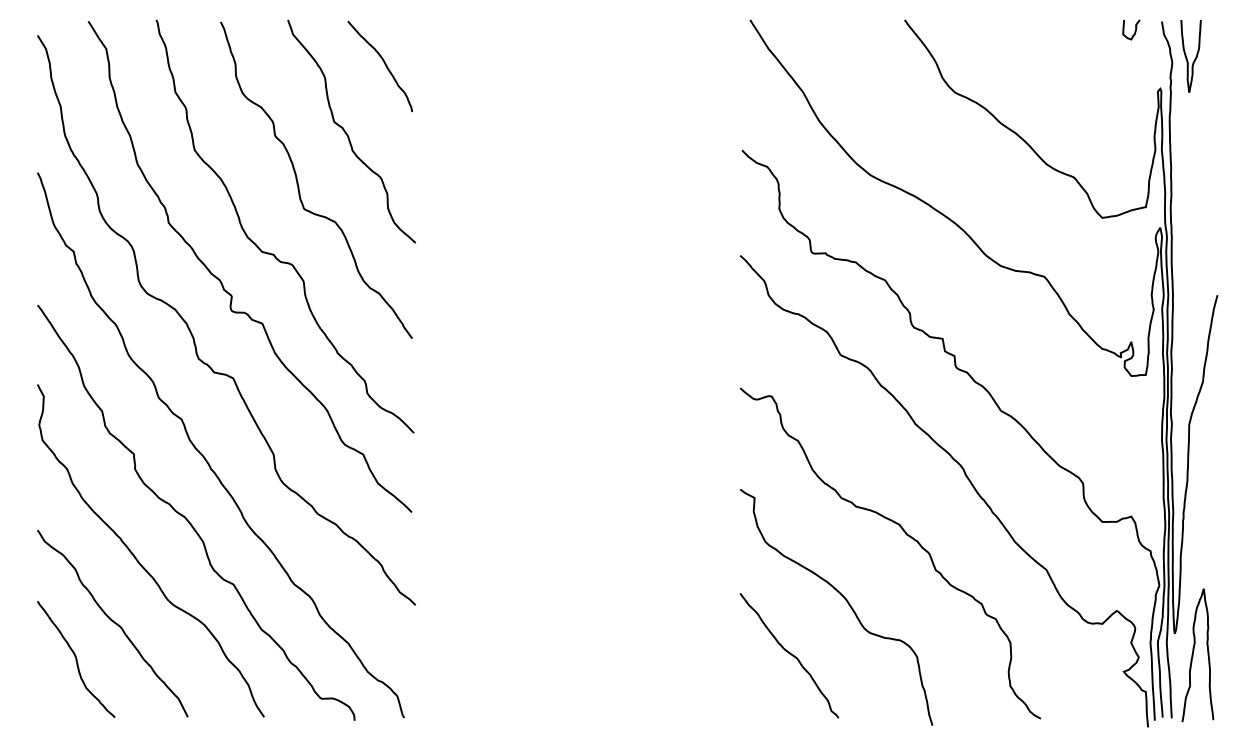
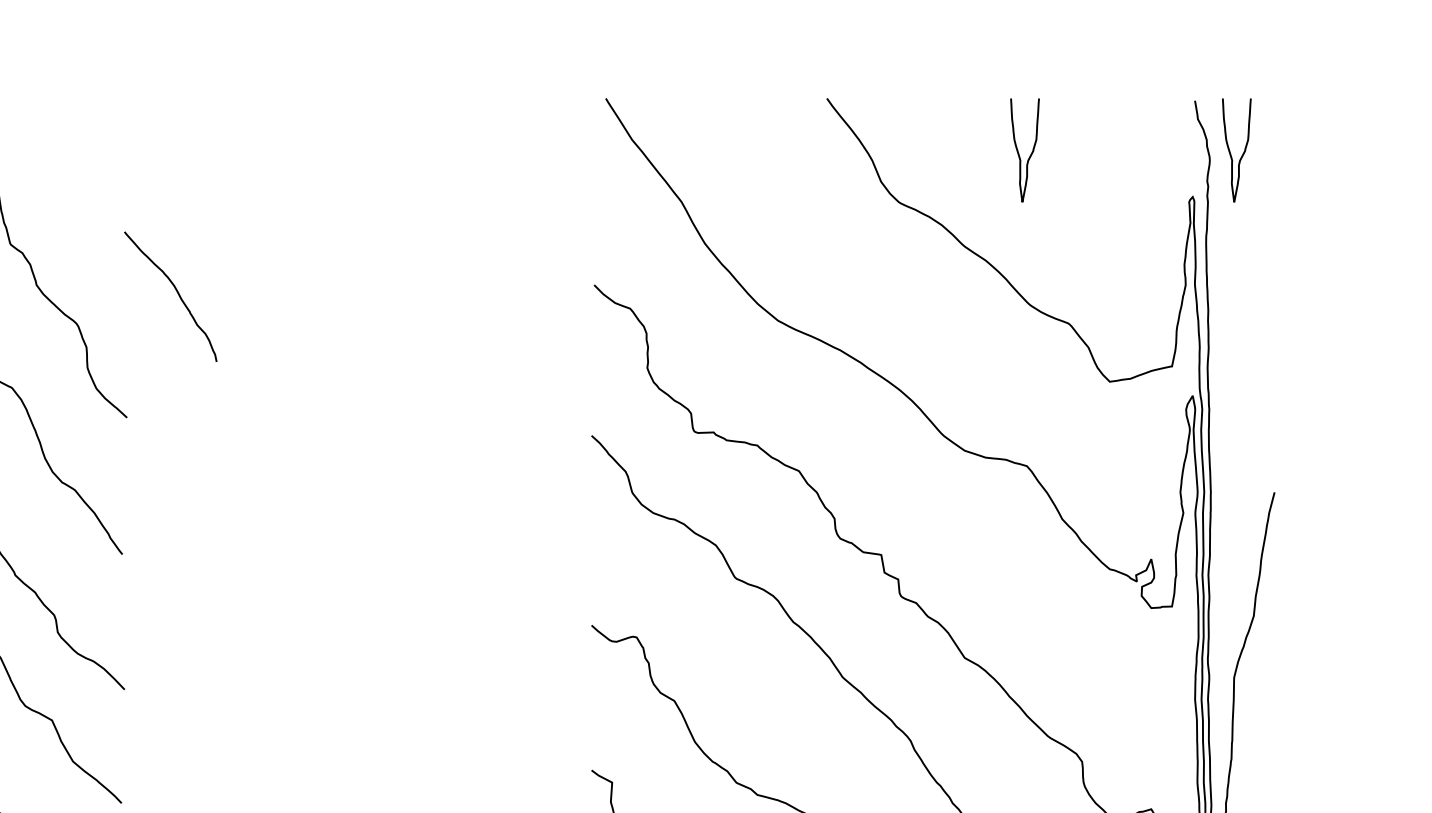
curve: (1134, 31) -> (1155, 114), removed
curve: (1039, 57) -> (1019, 152), added
curve: (384, 64) -> (176, 293), moved

